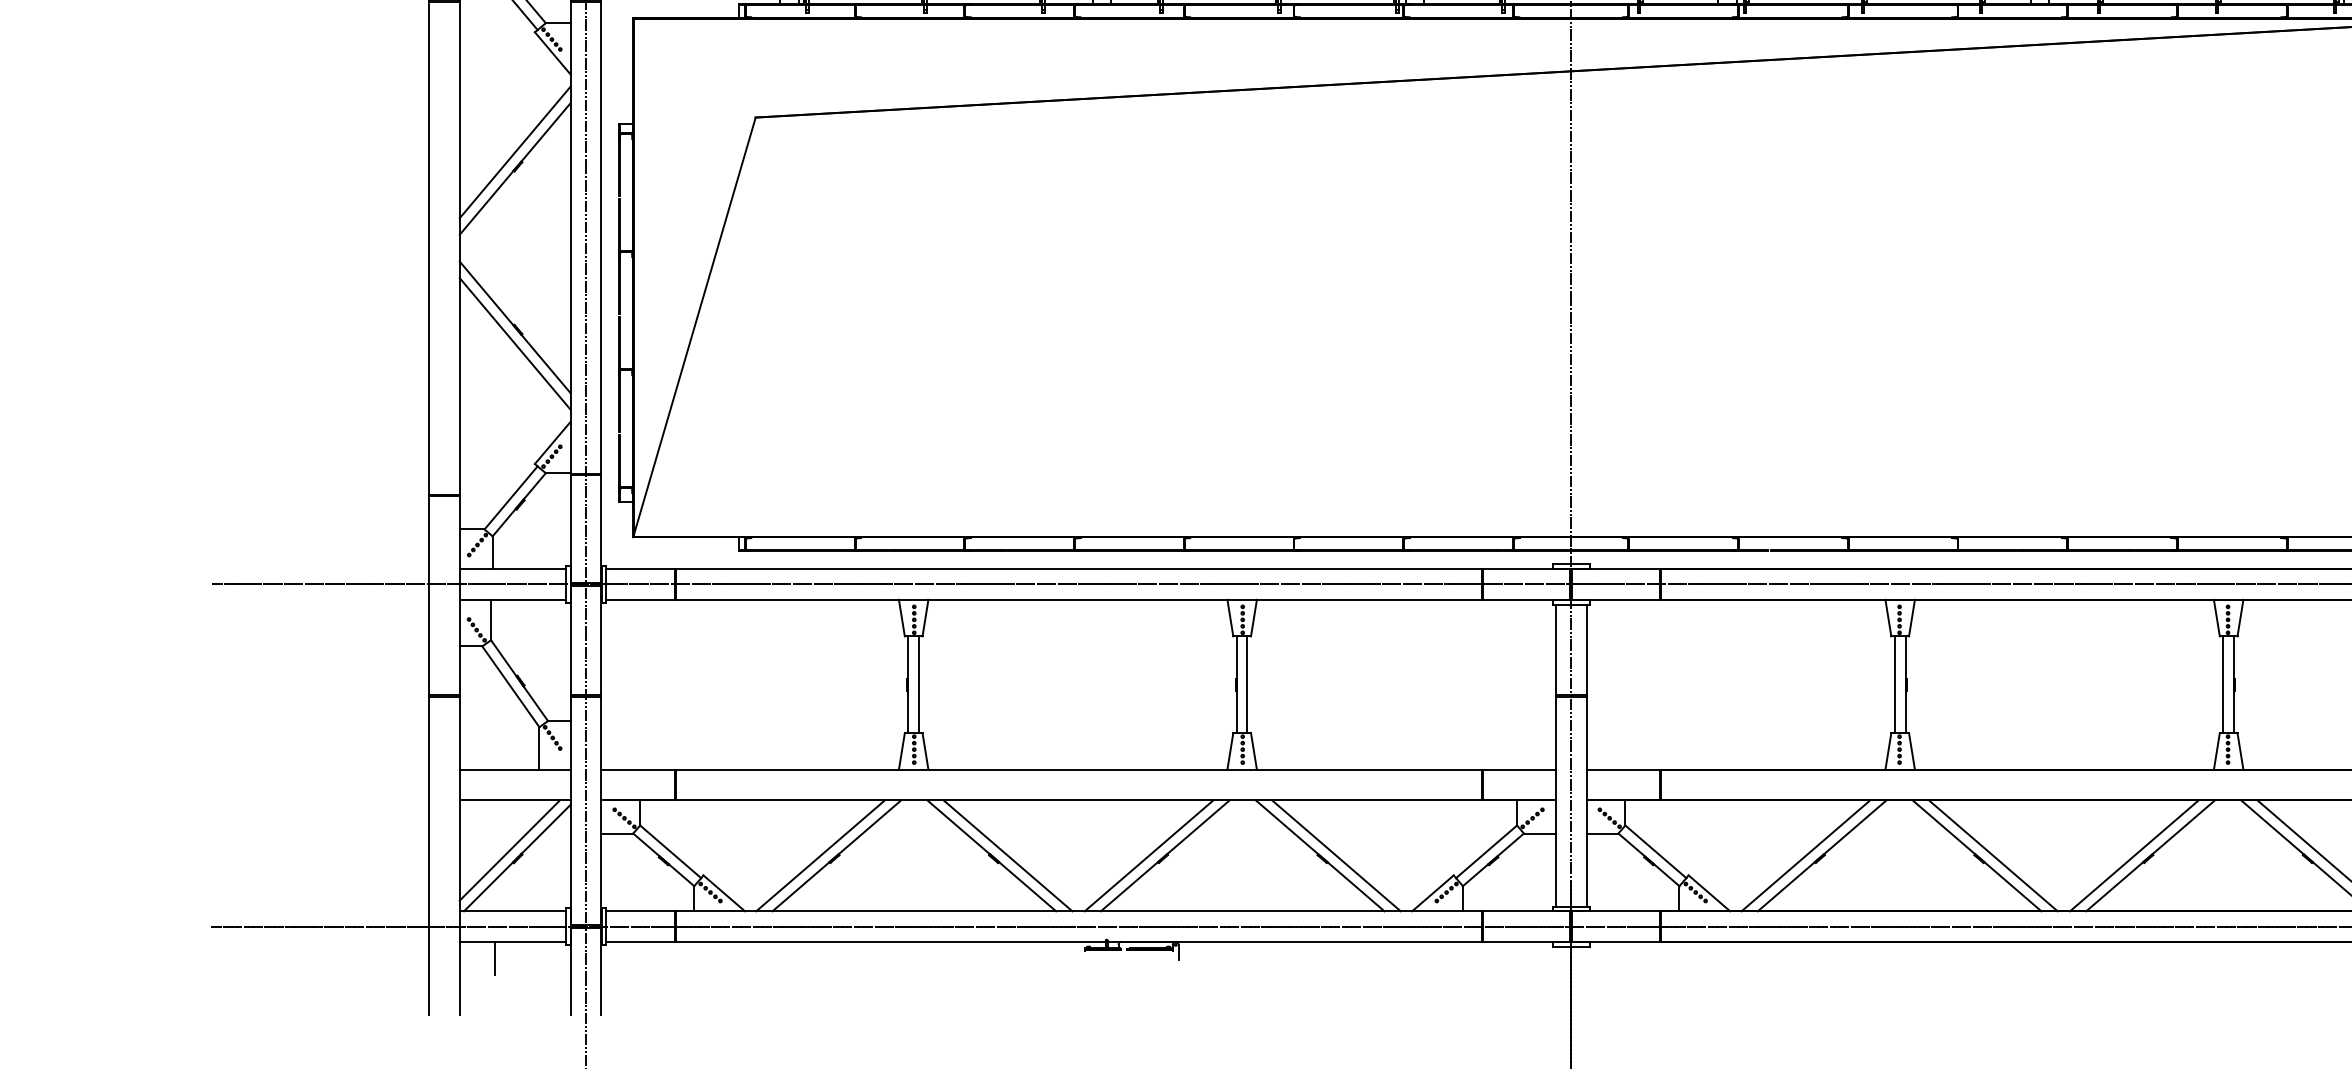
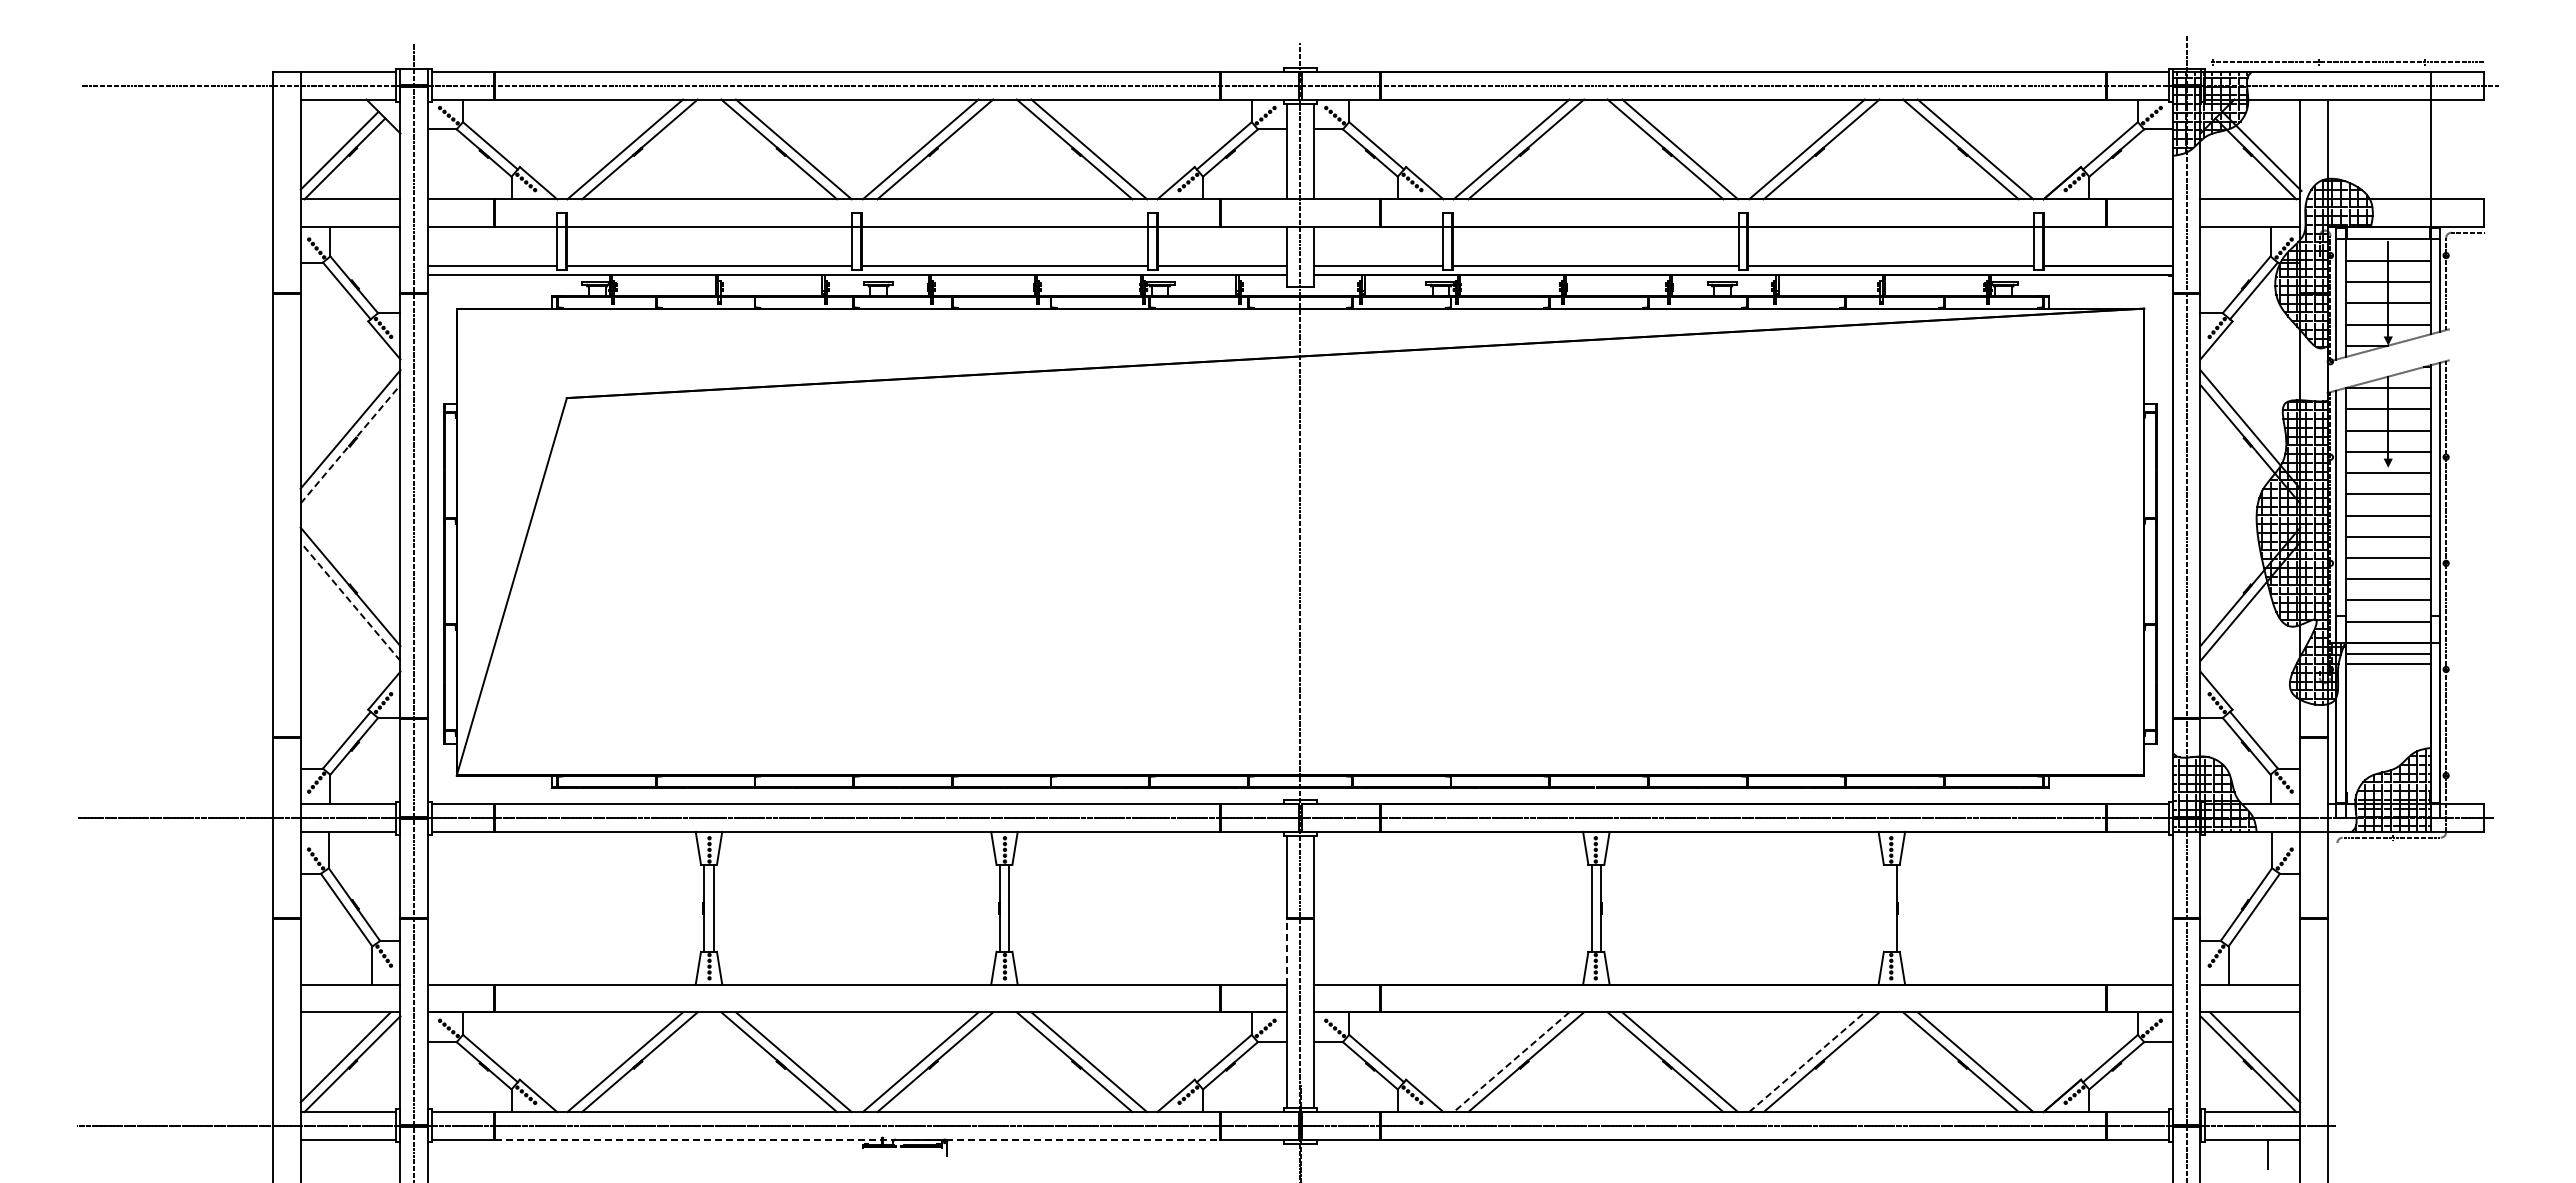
line: (515, 168) -> (350, 443), solid -> dashed
line: (515, 343) -> (350, 601), solid -> dashed
line: (2223, 683) -> (1887, 907), removed
line: (1555, 732) -> (1286, 951), solid -> dashed
line: (2134, 855) -> (1807, 1061), solid -> dashed
line: (1805, 856) -> (1511, 1062), solid -> dashed
line: (1078, 941) -> (857, 1139), solid -> dashed
line: (495, 958) -> (332, 1154), removed

